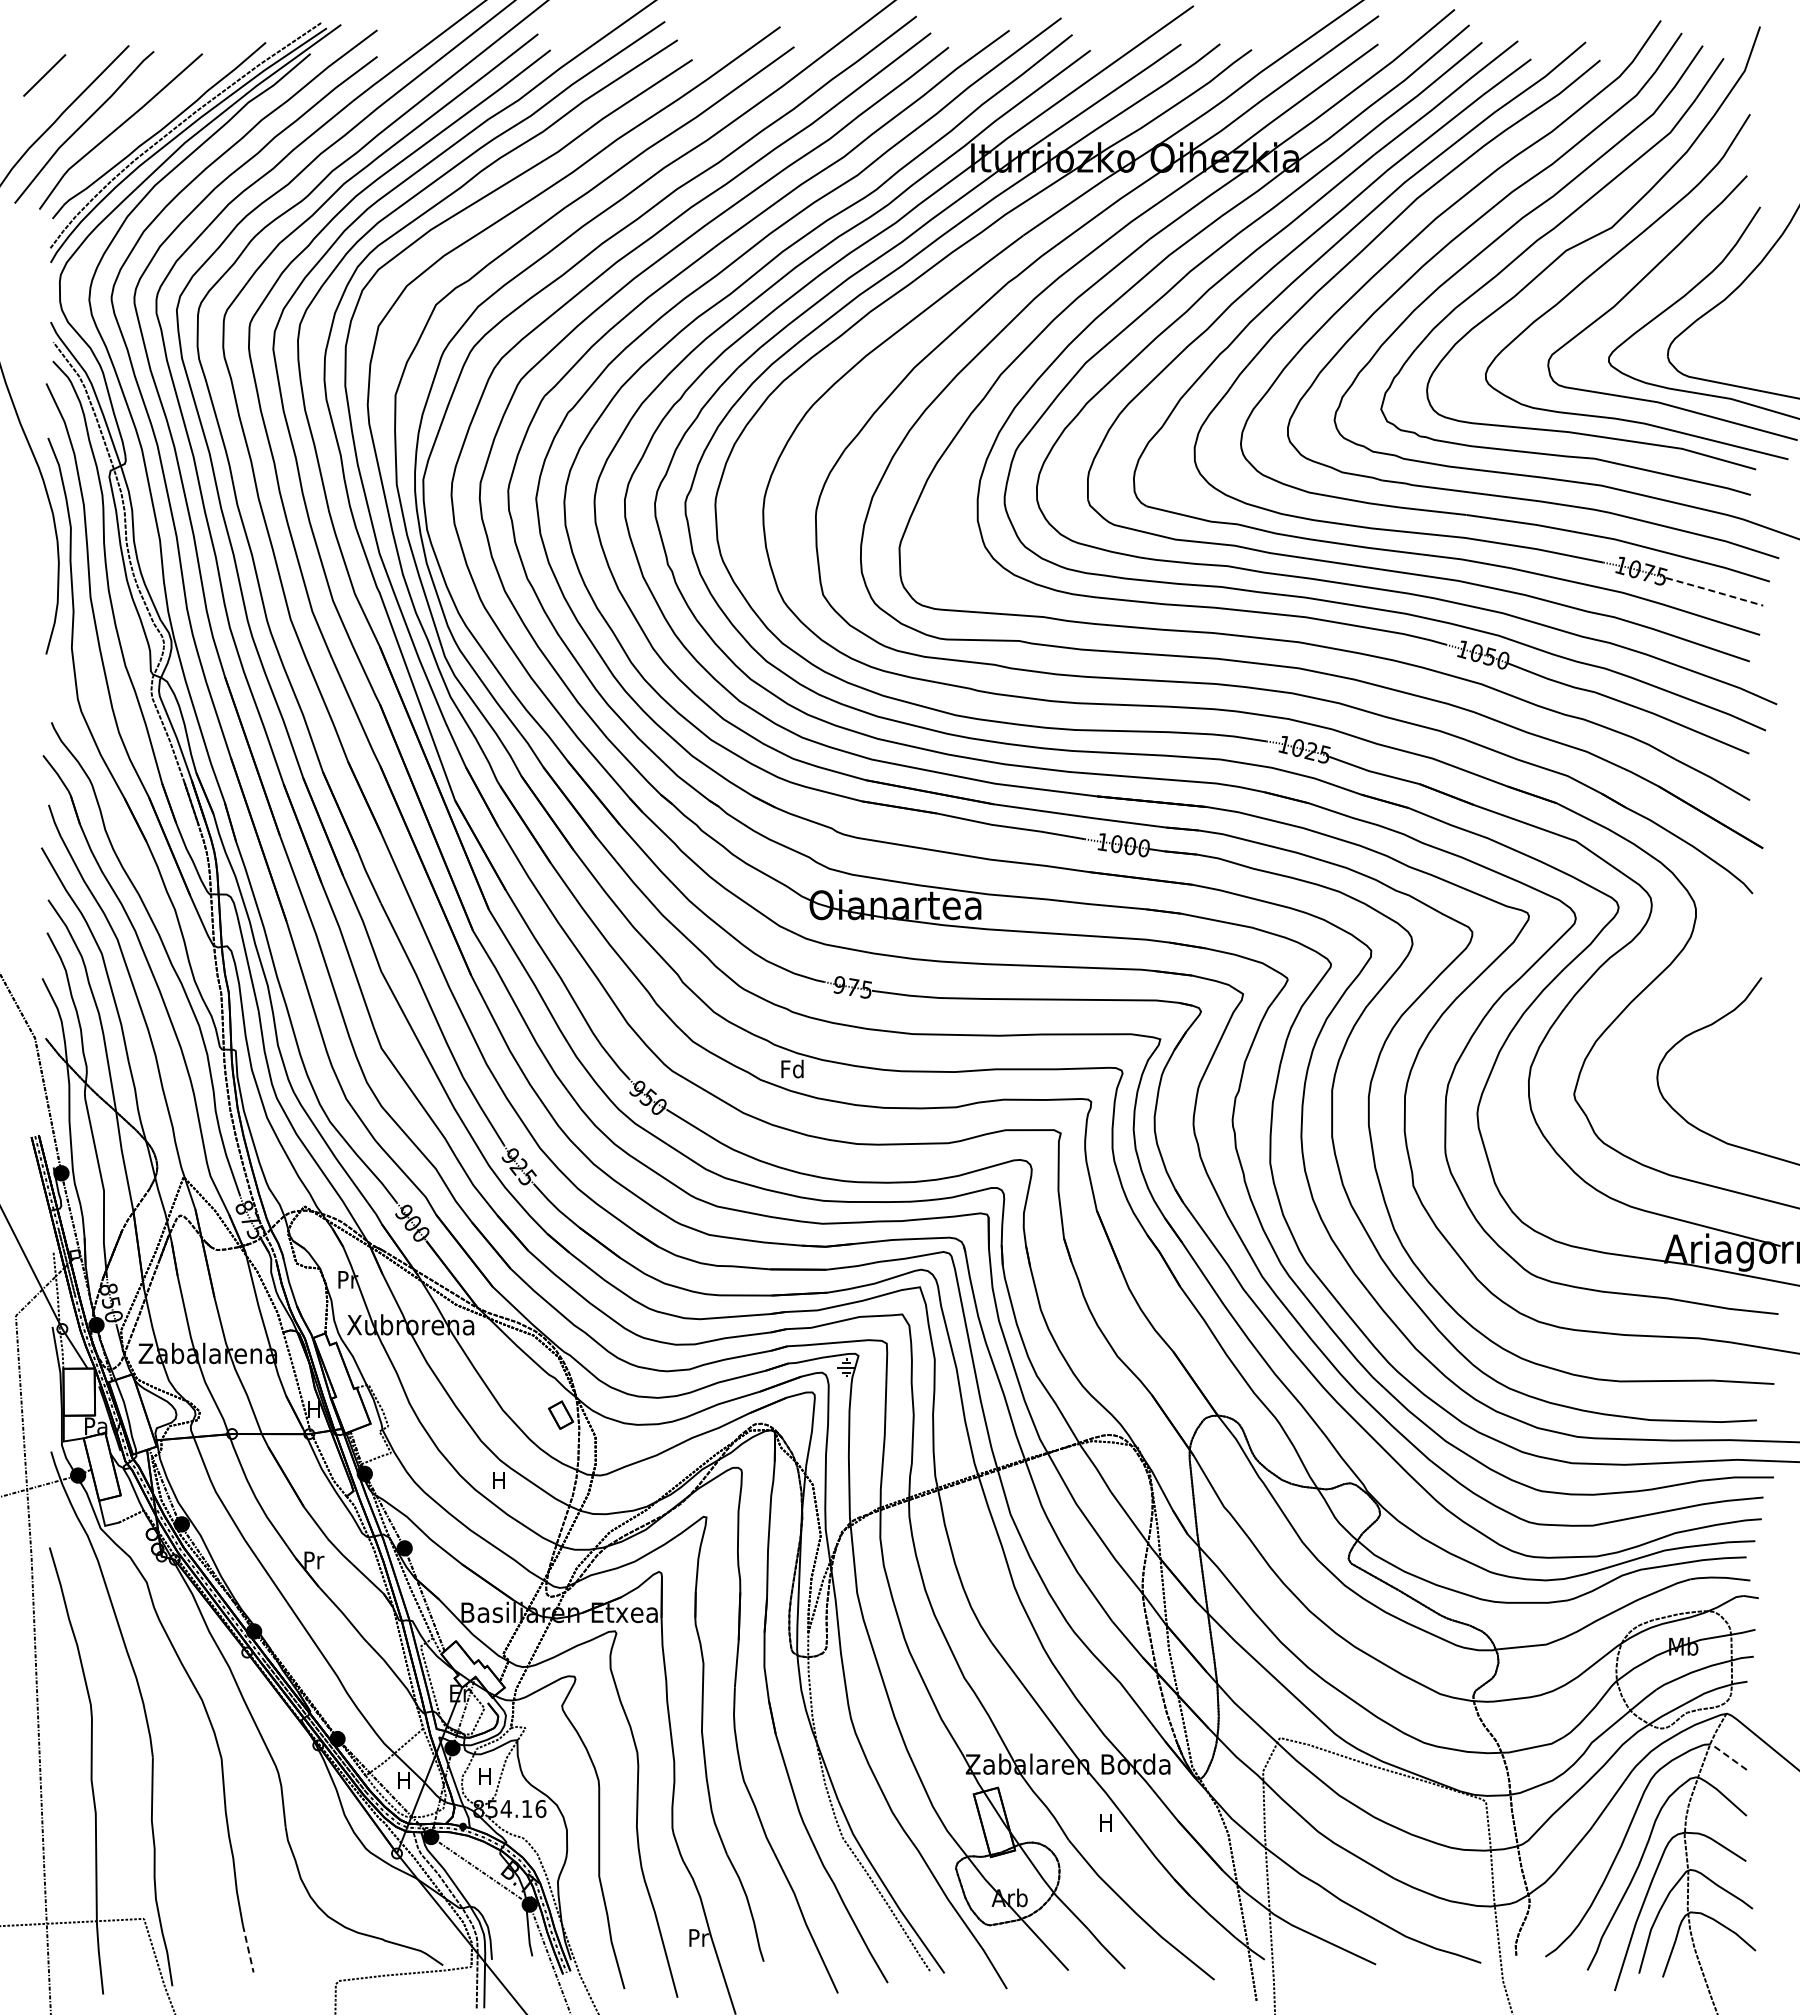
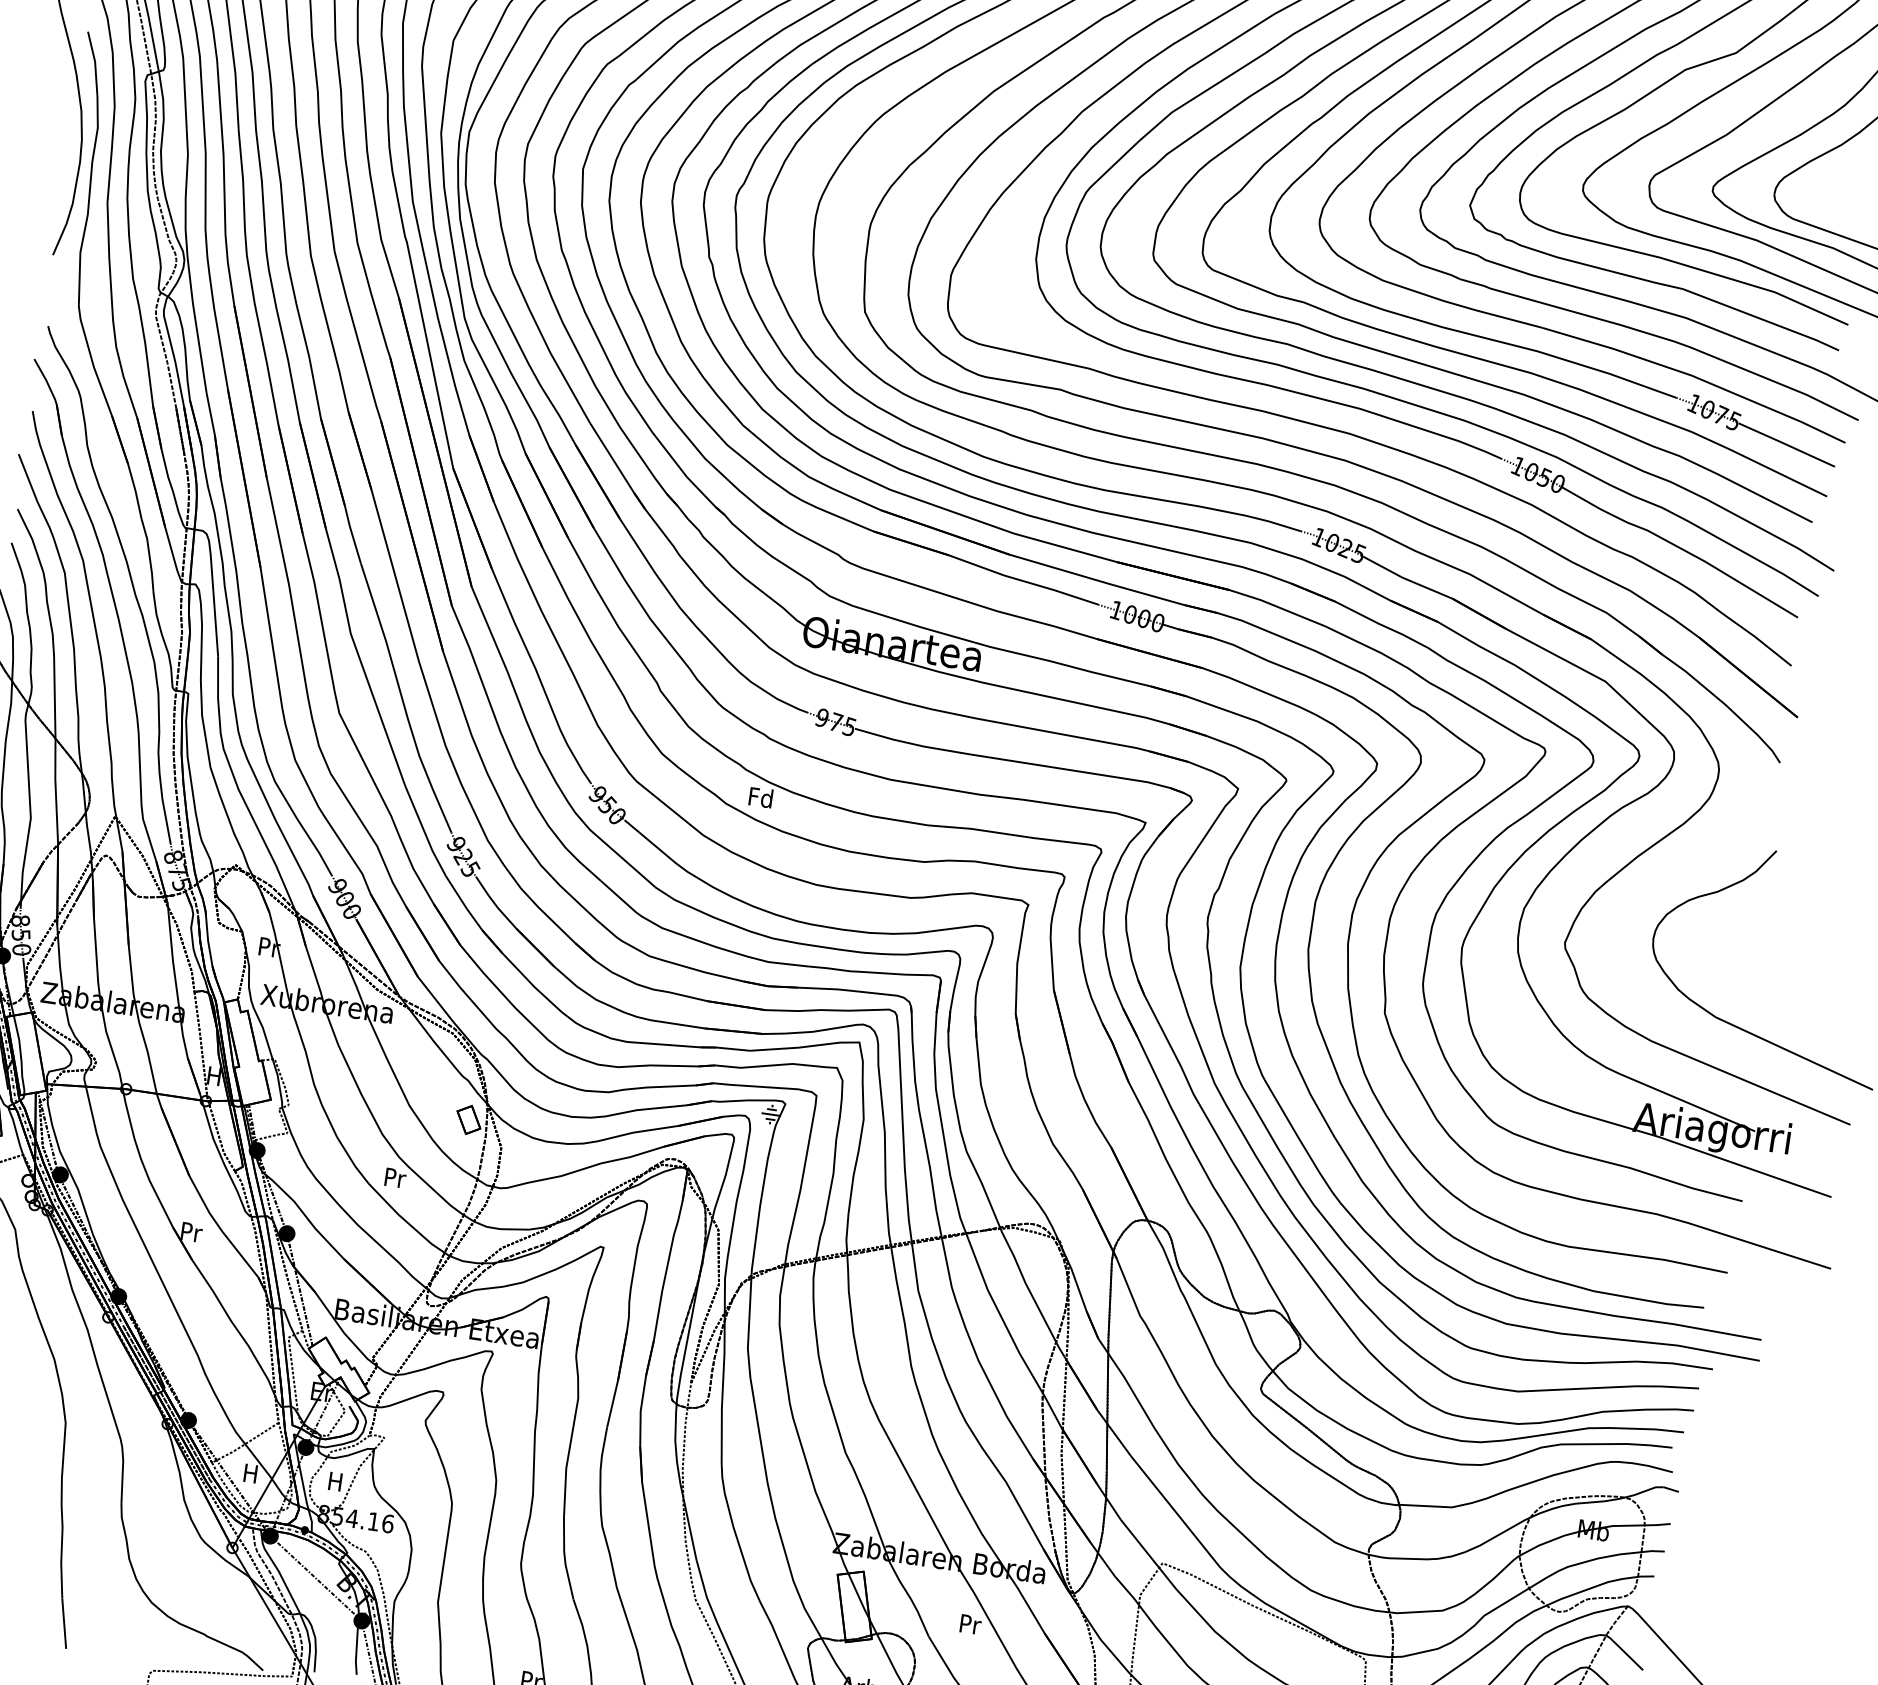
line: (1714, 591) -> (1786, 444), dashed -> solid
text: (499, 1480) -> (395, 1178), H -> Pr
line: (1726, 1755) -> (1621, 1649), dashed -> solid
text: (1106, 1822) -> (970, 1624), H -> Pr
line: (248, 1949) -> (64, 1624), dashed -> solid

